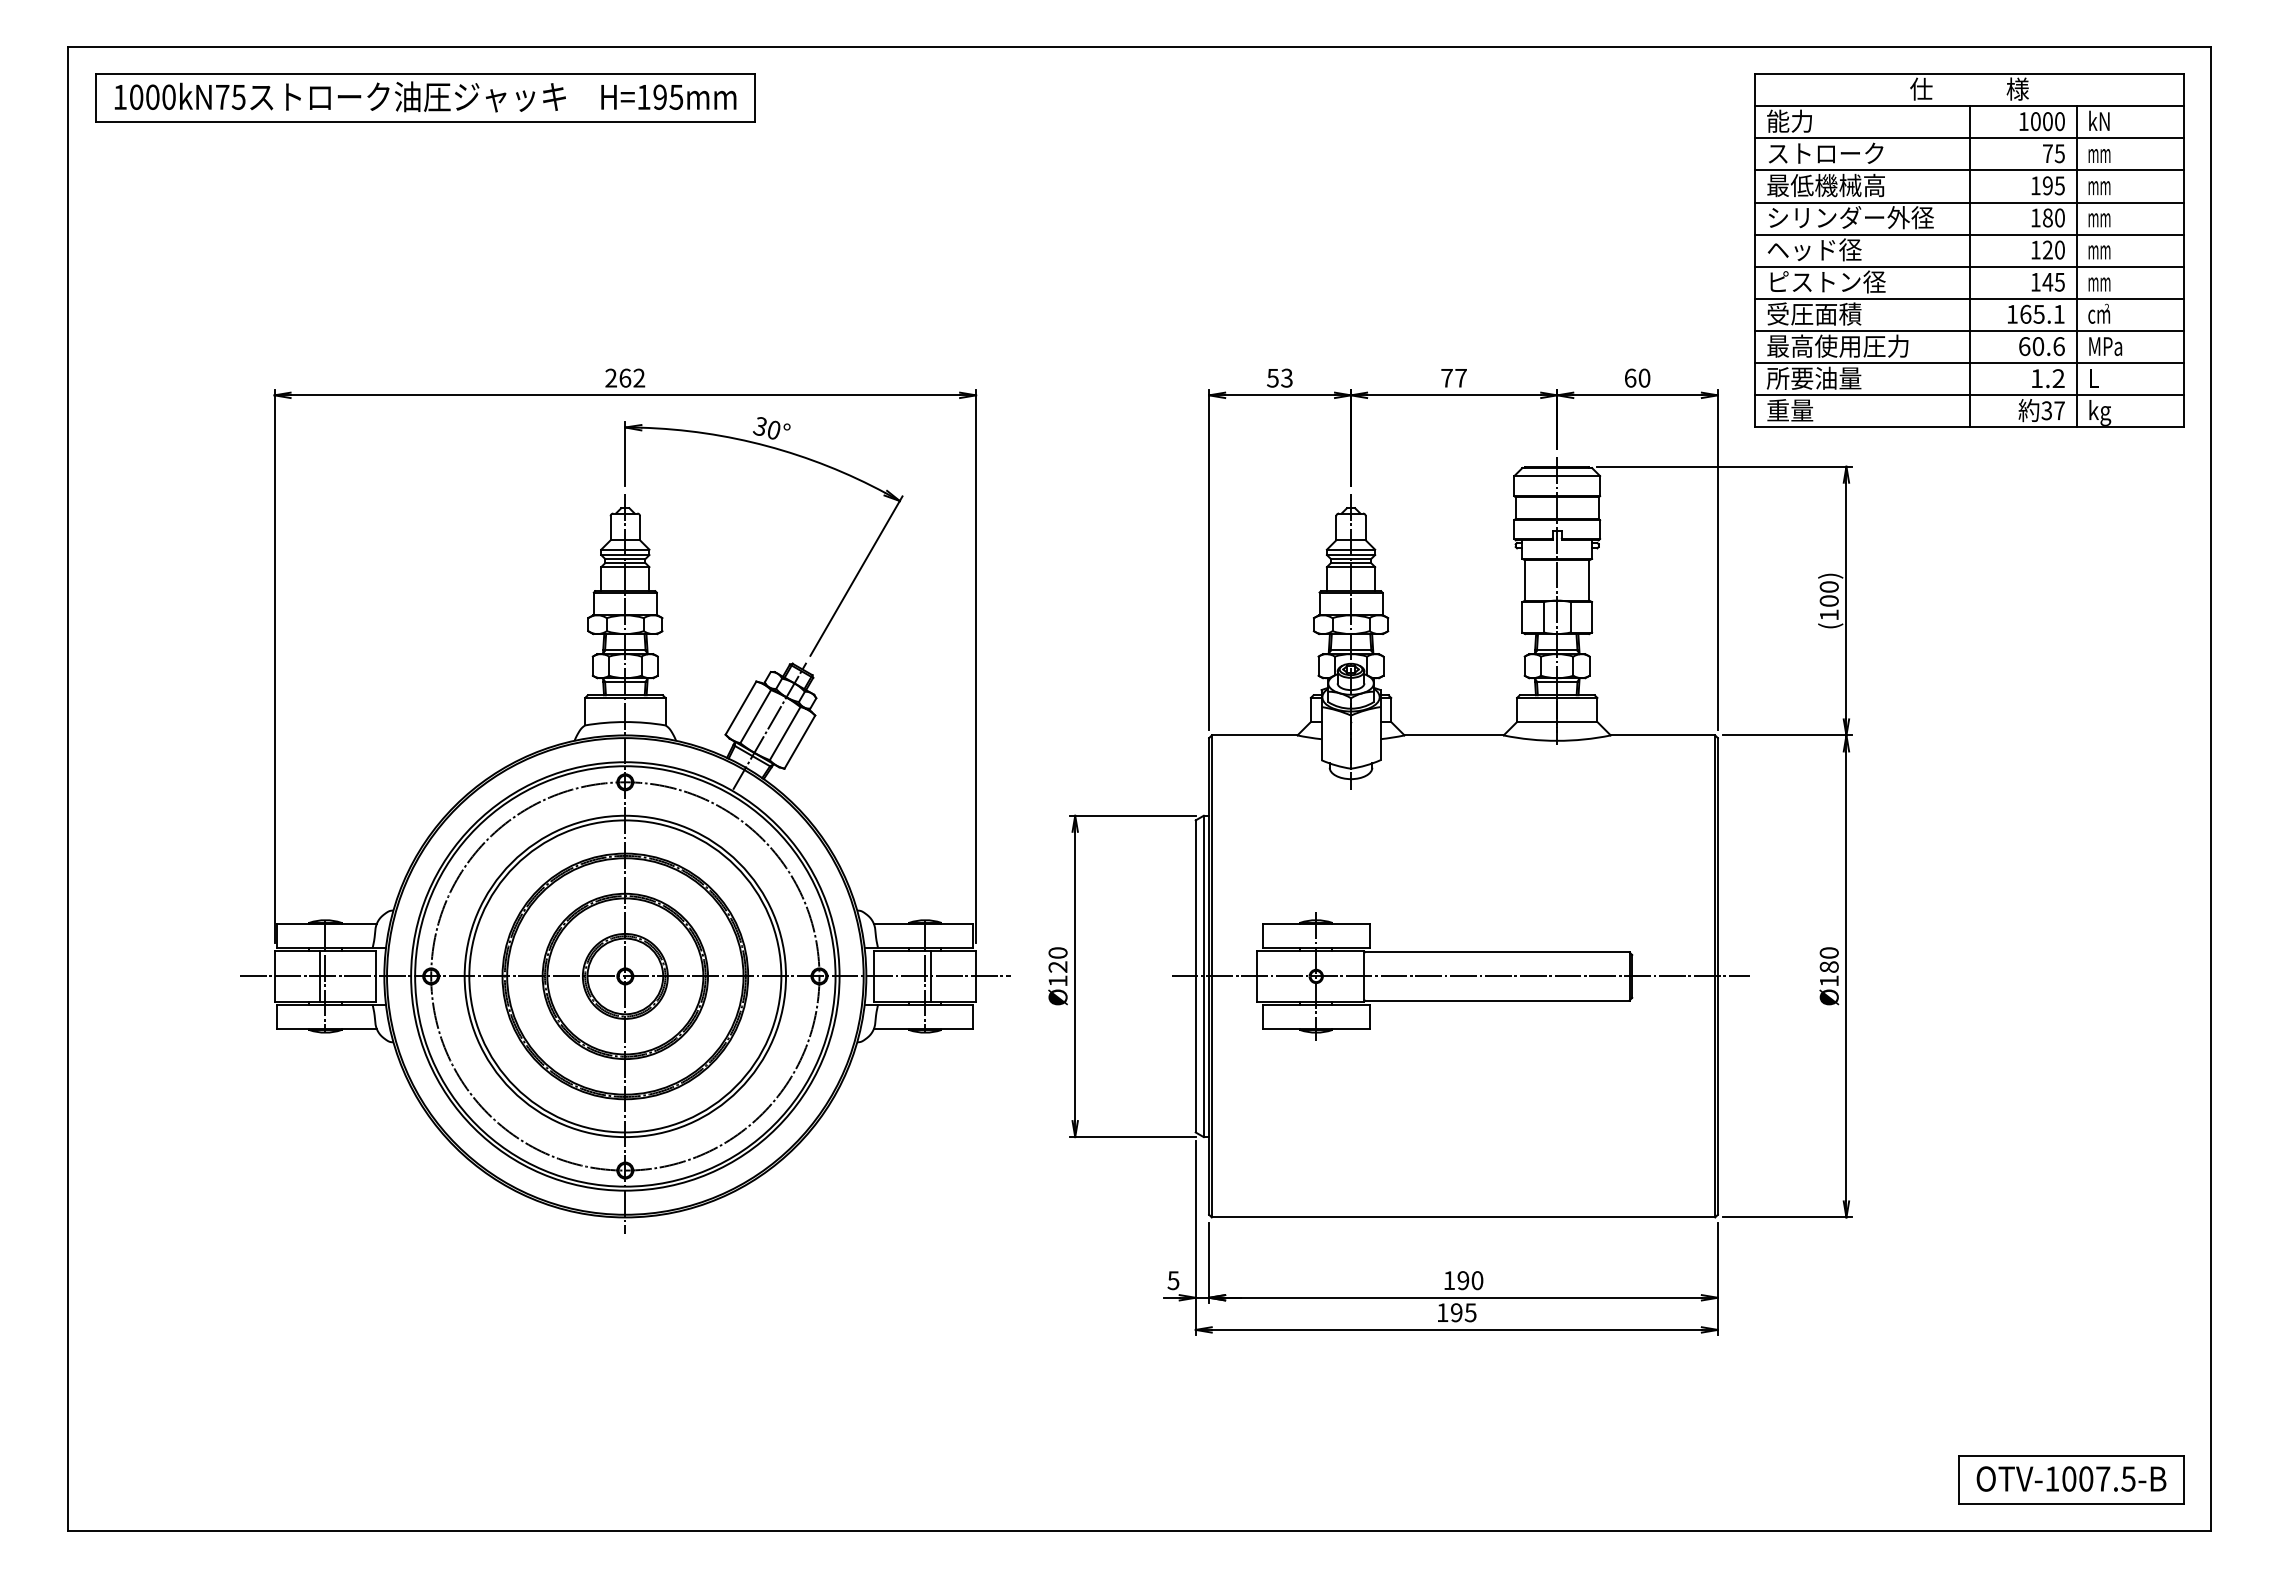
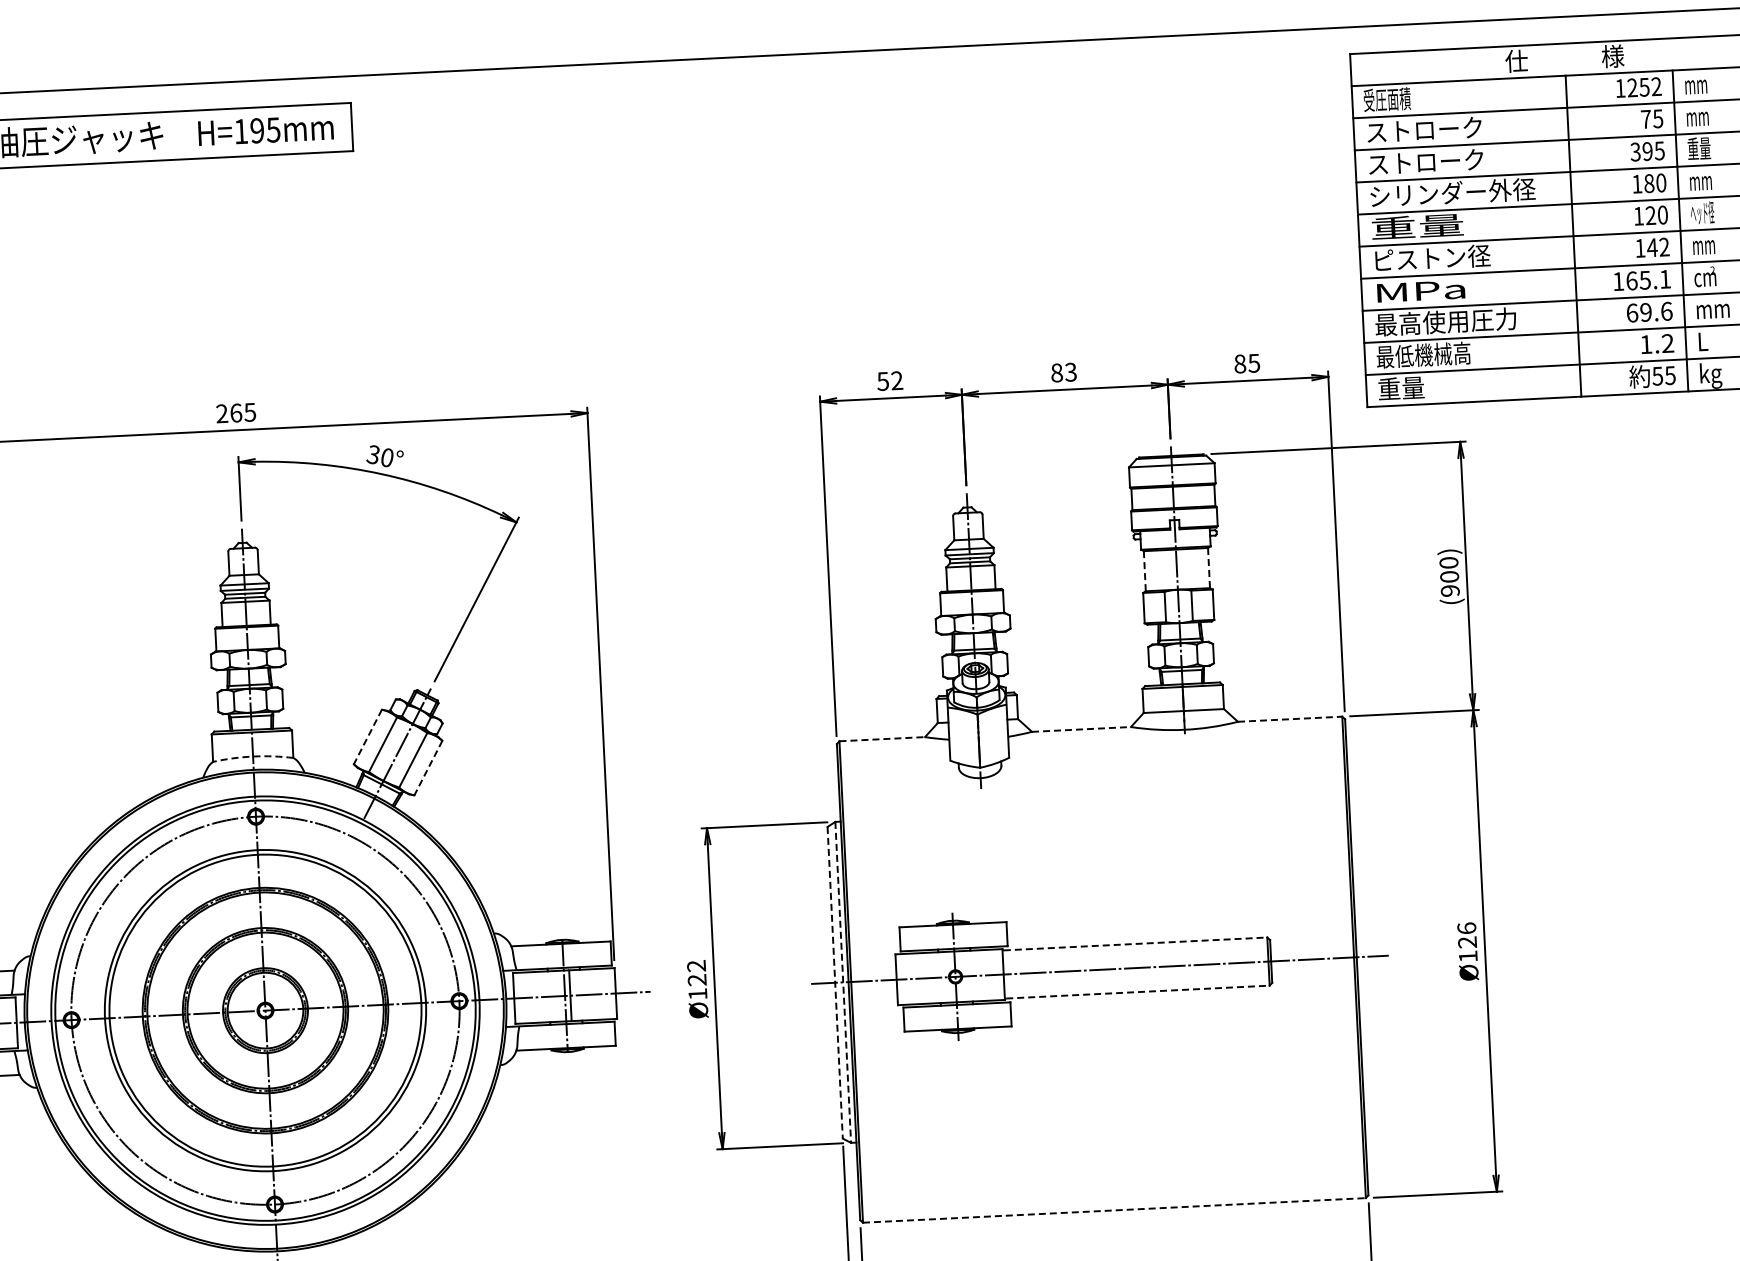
text: (1790, 120) -> (1387, 98), 能力 -> 受圧面積
text: (2099, 120) -> (1696, 83), kN -> mm
text: (2047, 121) -> (1644, 87), 1000 -> 1252
text: (1825, 185) -> (1425, 162), 最低機械高 -> ストローク
text: (2035, 185) -> (1635, 151), 195 -> 395
text: (2099, 185) -> (1699, 148), mm -> 重量
text: (1814, 249) -> (1417, 226), ヘッド径 -> 重量
text: (2099, 249) -> (1702, 212), mm -> ヘッド径
text: (2059, 281) -> (1663, 246), 145 -> 142
text: (1814, 313) -> (1420, 290), 受圧面積 -> MPa
text: (2038, 346) -> (1646, 312), 60.6 -> 69.6
text: (2105, 346) -> (1713, 309), MPa -> mm
text: (639, 377) -> (250, 411), 262 -> 265
text: (1453, 377) -> (1063, 371), 77 -> 83
text: (1637, 377) -> (1247, 362), 60 -> 85
text: (1813, 377) -> (1422, 354), 所要油量 -> 最低機械高
text: (1286, 378) -> (896, 381), 53 -> 52
text: (2053, 410) -> (1664, 375), 37 -> 55
line: (1525, 580) -> (1145, 571), solid -> dashed
line: (1589, 580) -> (1209, 568), solid -> dashed
text: (1828, 614) -> (1449, 590), (100) -> (900)
line: (740, 708) -> (367, 737), solid -> dashed
arc: (625, 722) -> (253, 756), solid -> dashed
line: (1254, 735) -> (882, 739), solid -> dashed
line: (1454, 735) -> (1081, 729), solid -> dashed
line: (1663, 735) -> (1290, 719), solid -> dashed
line: (799, 742) -> (428, 768), solid -> dashed
text: (1057, 952) -> (695, 965), Ø120 -> Ø122
line: (1497, 952) -> (1135, 944), solid -> dashed
text: (1828, 959) -> (1466, 934), Ø180 -> Ø126
line: (1195, 976) -> (834, 982), solid -> dashed
line: (1203, 976) -> (842, 982), solid -> dashed
line: (1497, 1000) -> (1137, 992), solid -> dashed
line: (1463, 1217) -> (1114, 1210), solid -> dashed

